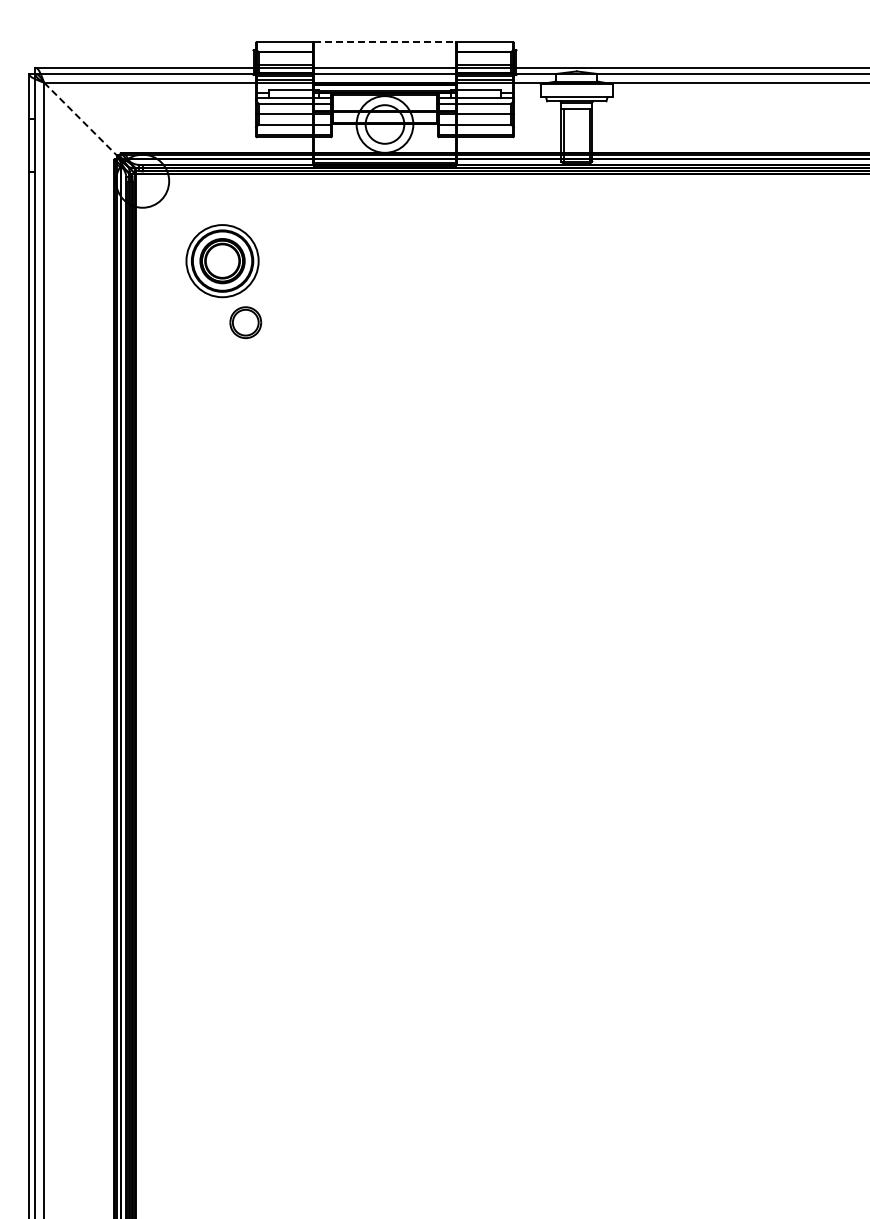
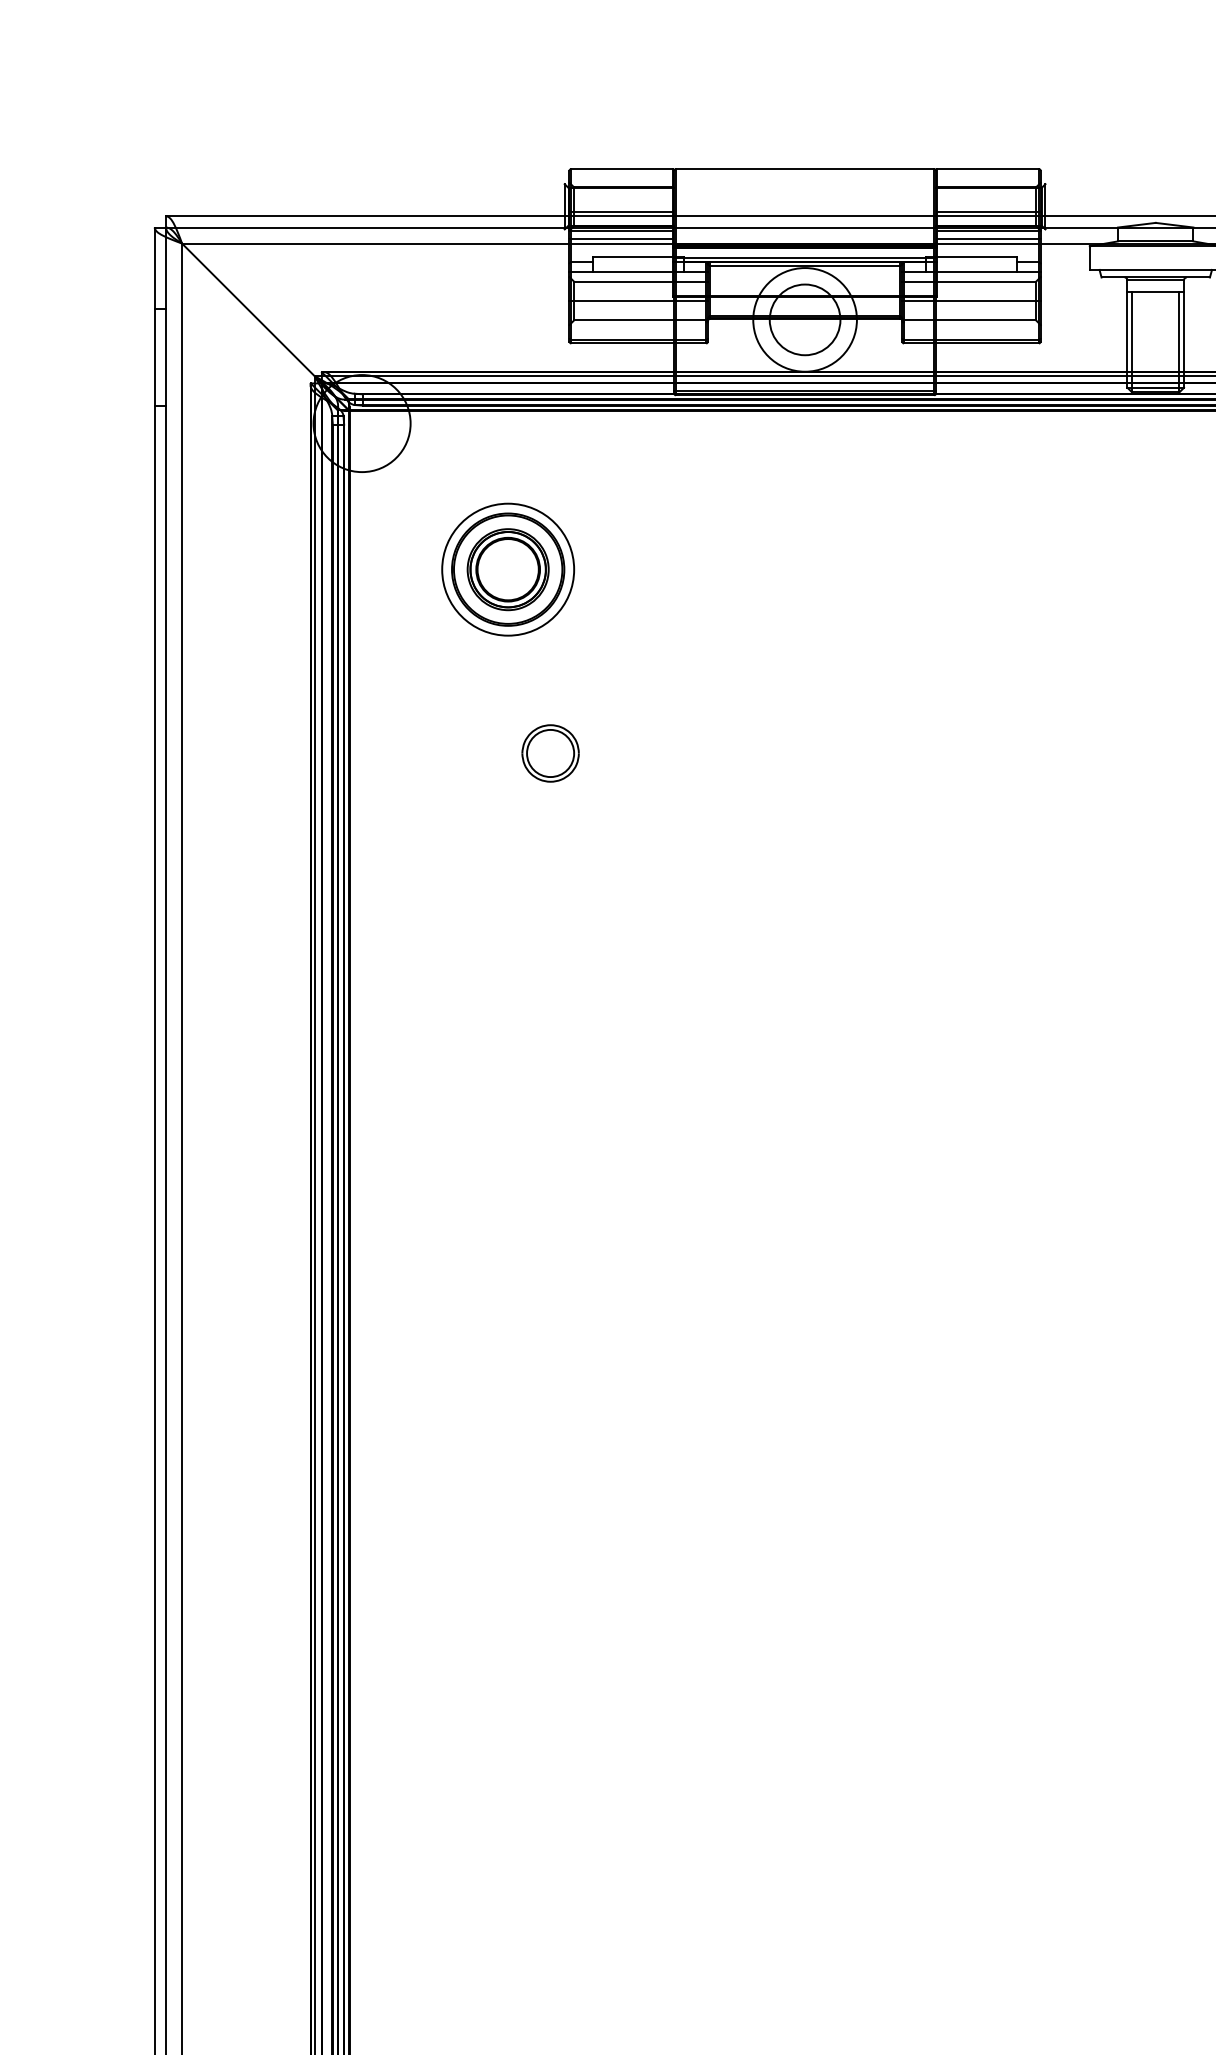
line: (384, 42) -> (804, 170), dashed -> solid
line: (80, 119) -> (248, 310), dashed -> solid
part: (245, 322) -> (550, 753), moved

